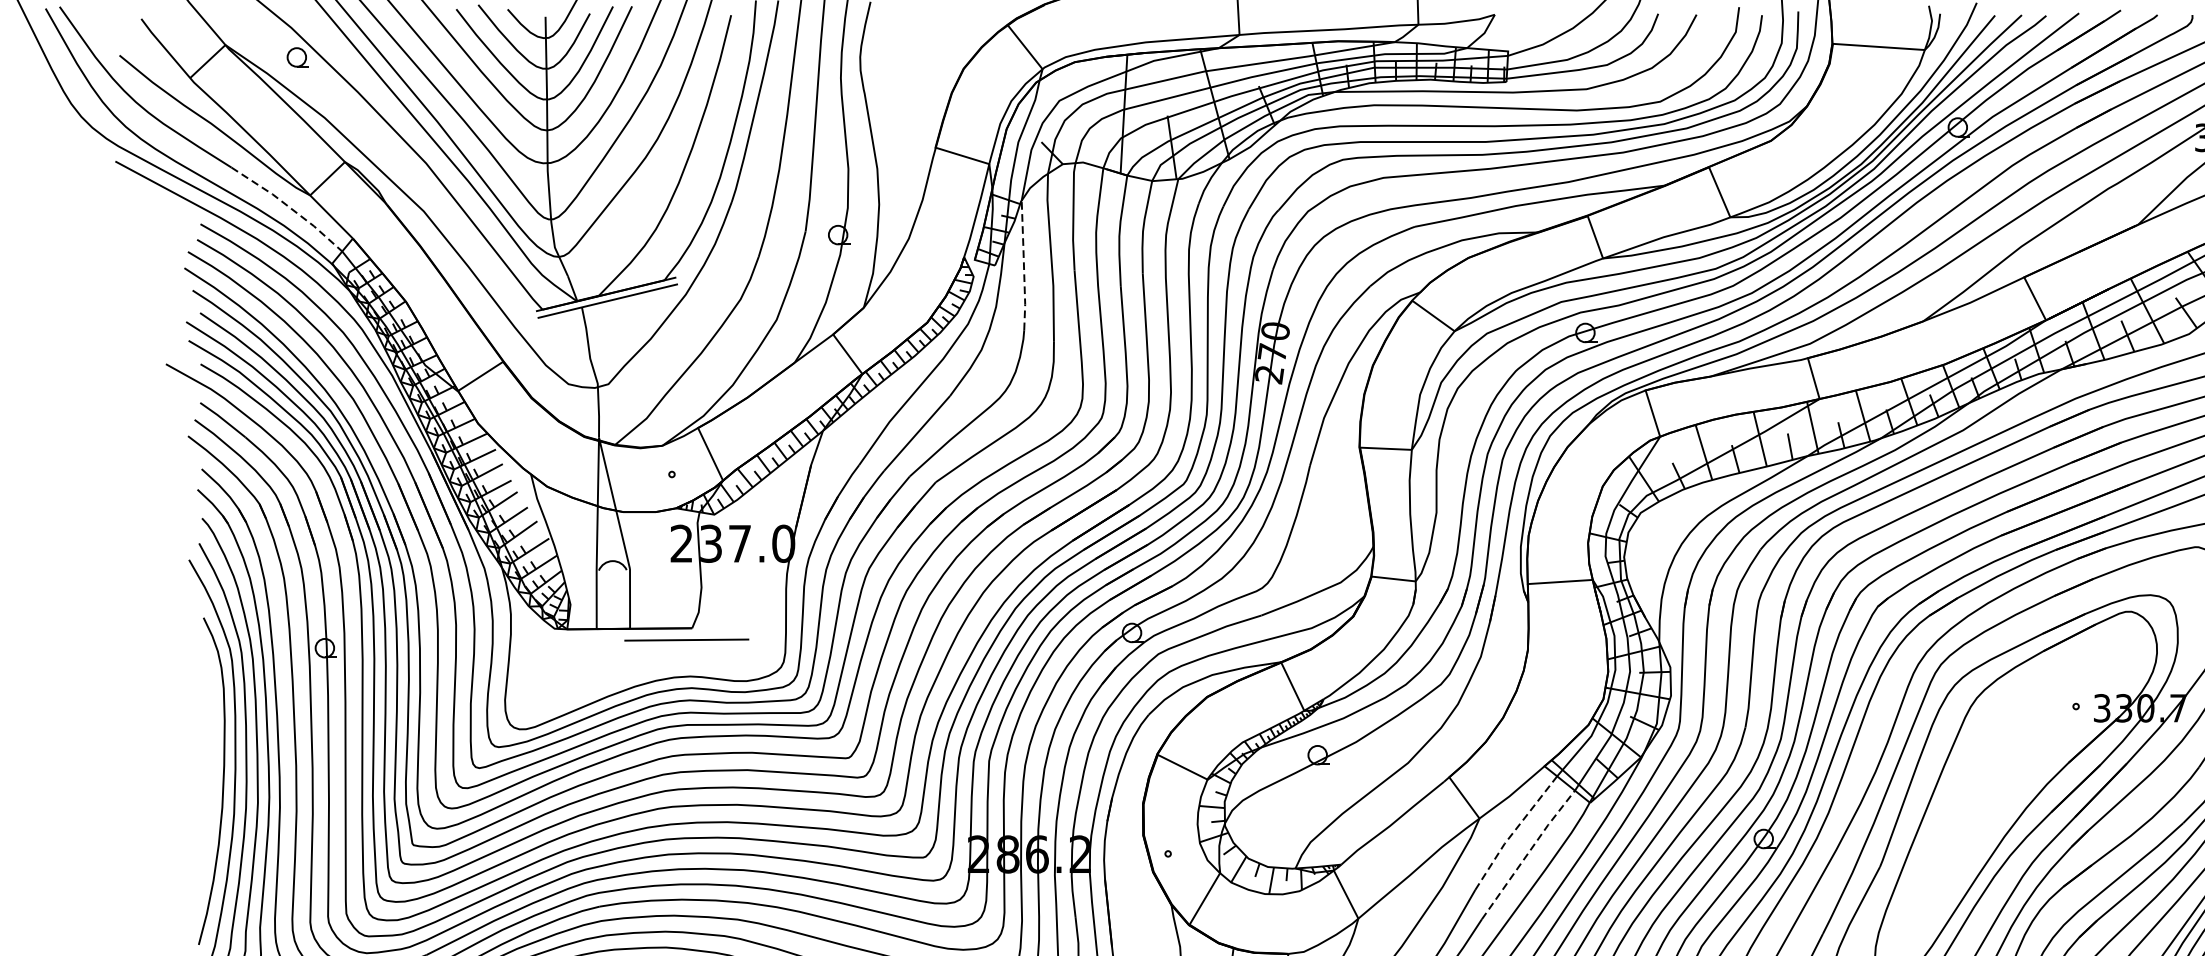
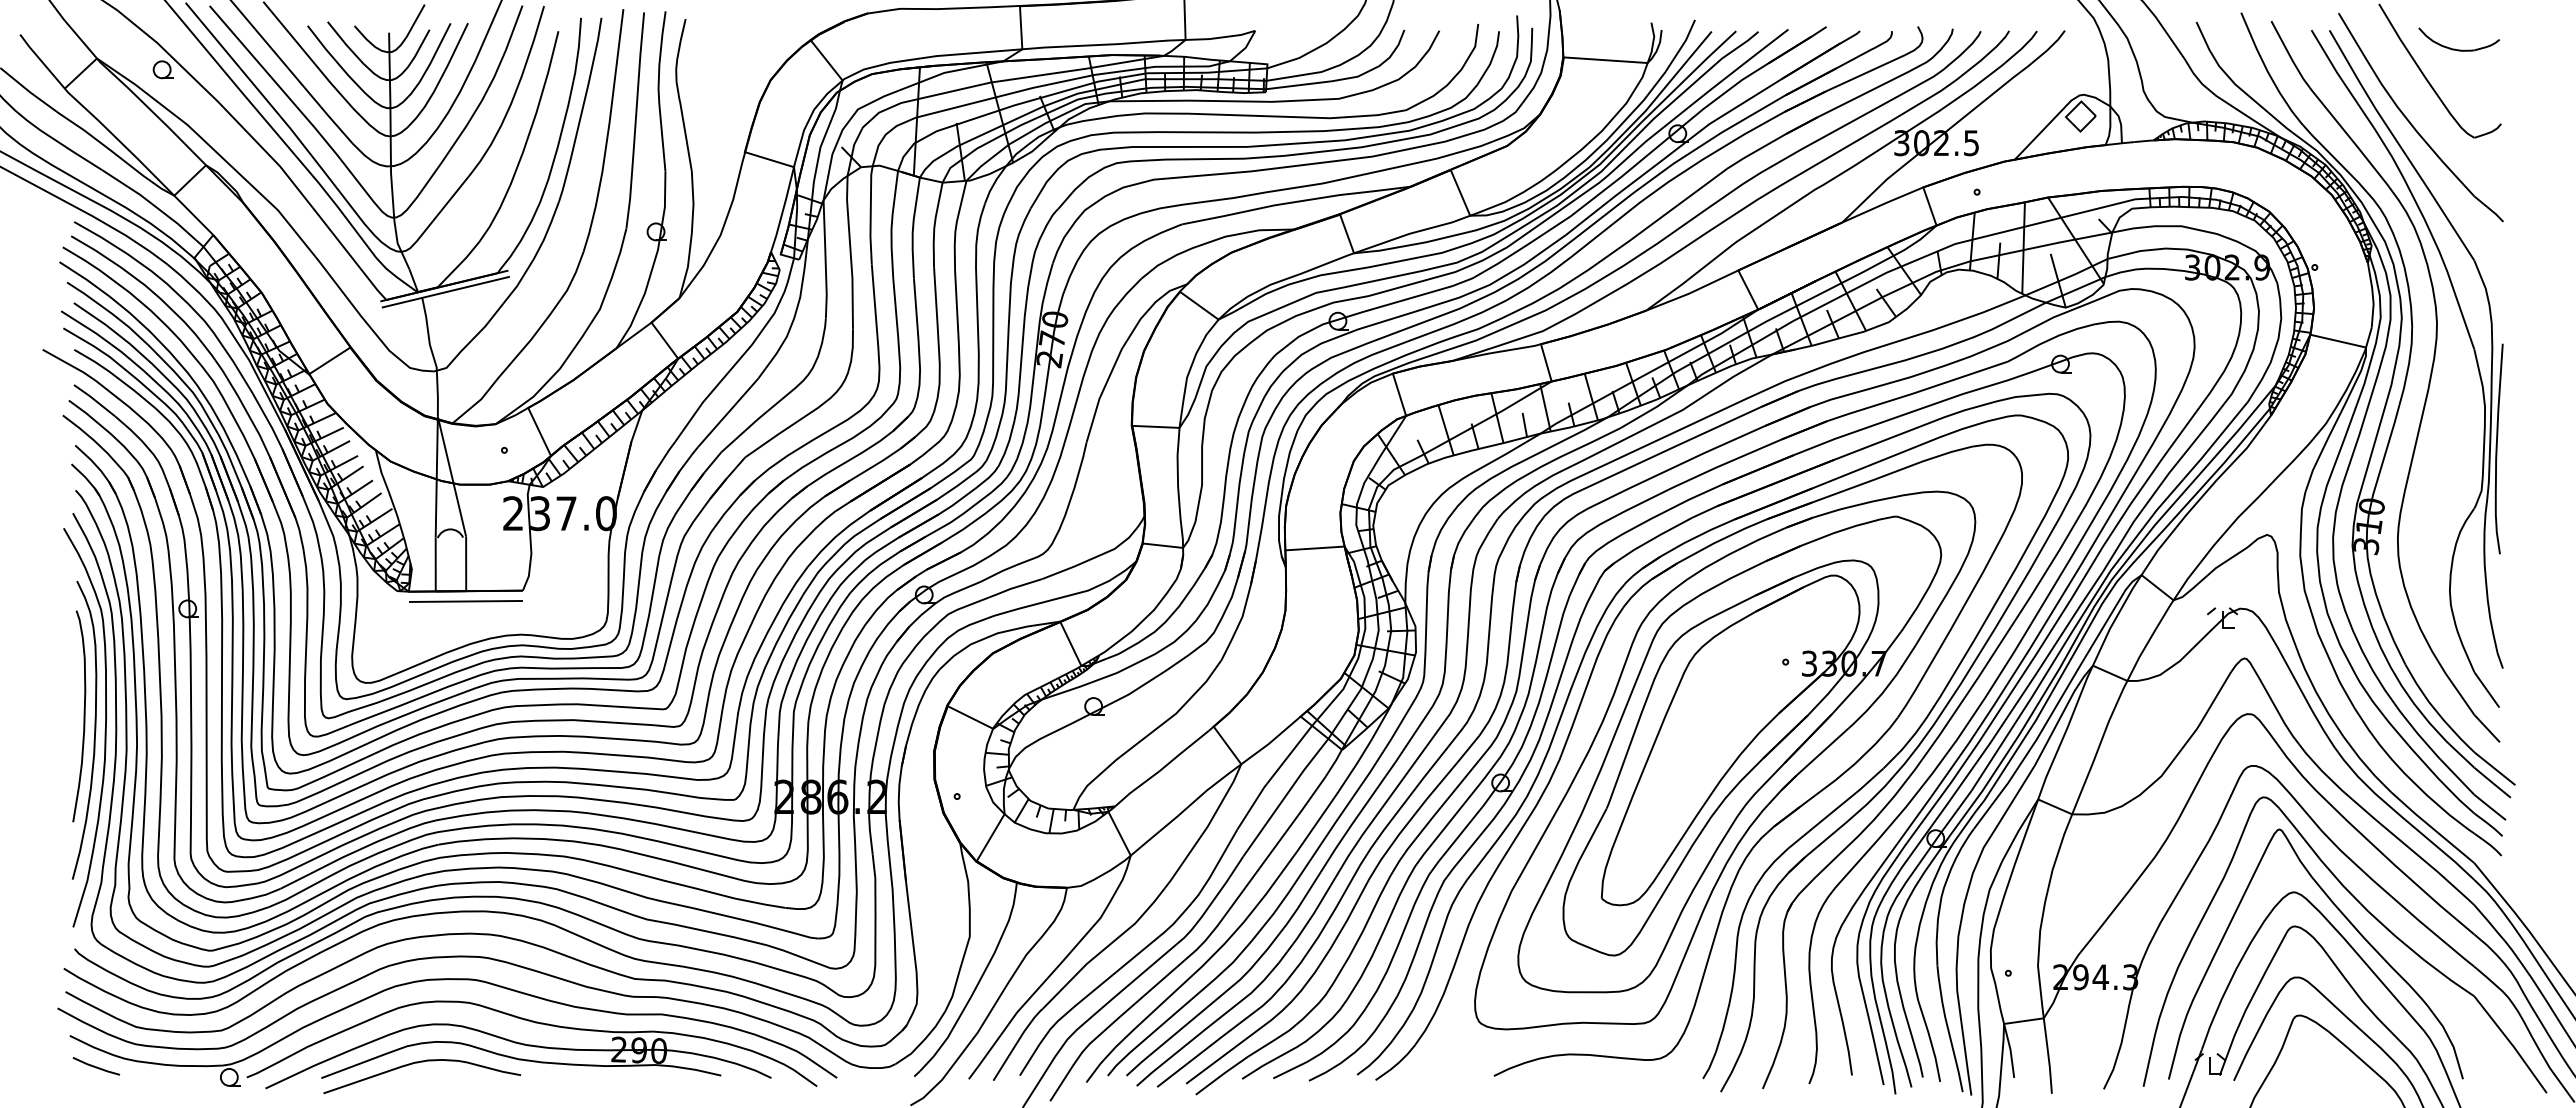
line: (289, 207) -> (155, 206), dashed -> solid
line: (1023, 265) -> (825, 259), dashed -> solid
line: (686, 640) -> (465, 601), moved
curve: (210, 766) -> (83, 716), added
line: (1513, 831) -> (1272, 776), dashed -> solid
line: (1527, 853) -> (1285, 796), dashed -> solid

